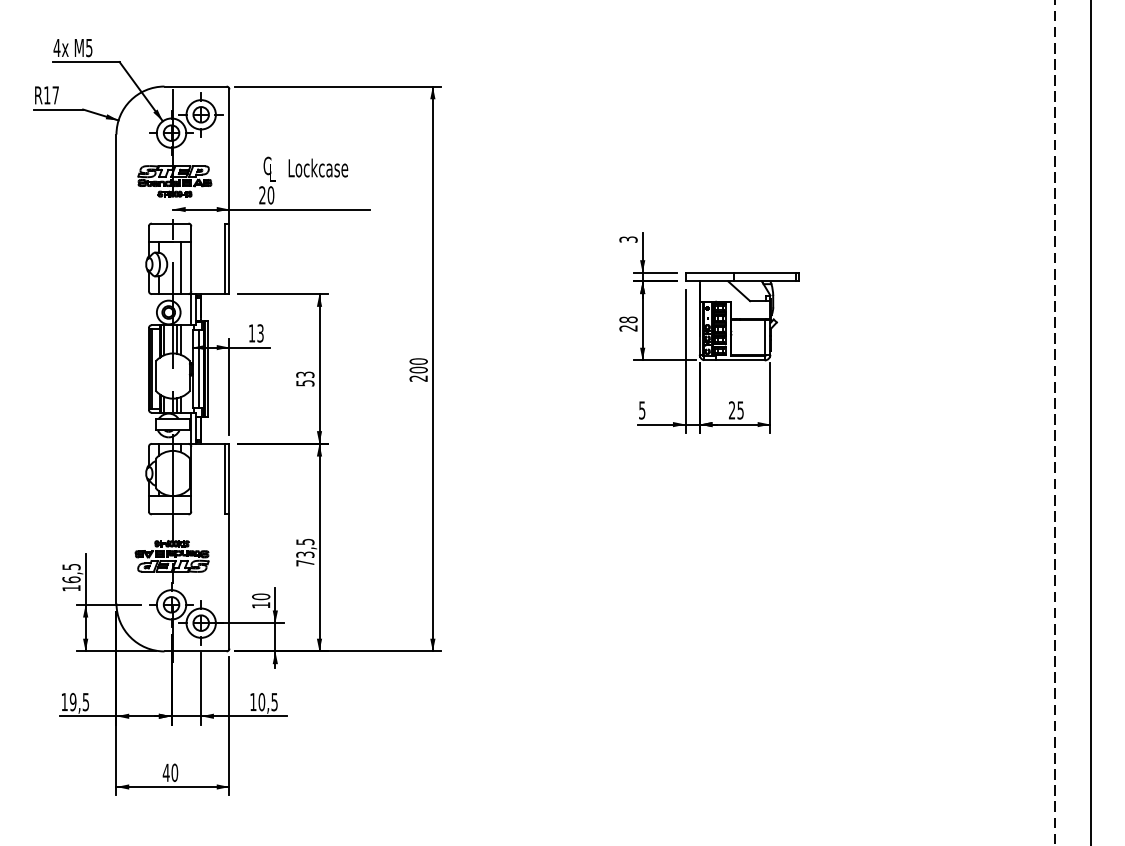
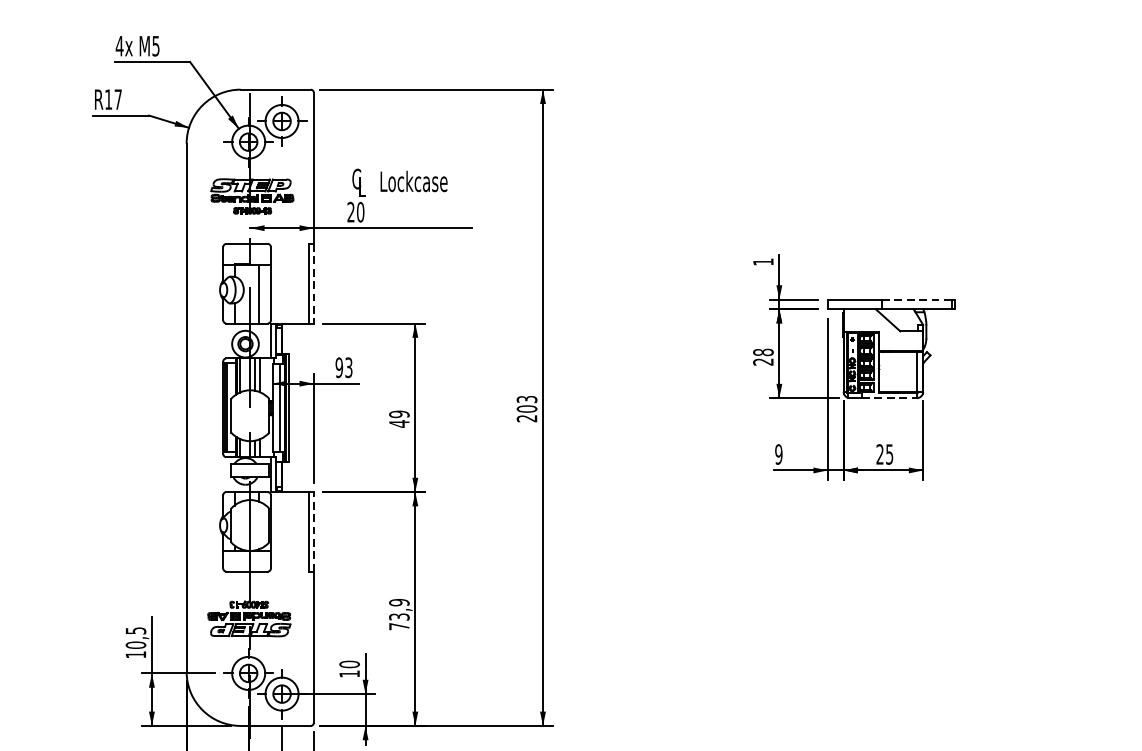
text: (628, 239) -> (763, 261), 3 -> 1
line: (229, 259) -> (313, 284), solid -> dashed
line: (764, 272) -> (916, 299), solid -> dashed
text: (251, 333) -> (338, 367), 13 -> 93
line: (740, 360) -> (889, 398), solid -> dashed
text: (418, 361) -> (526, 399), 200 -> 203
text: (305, 378) -> (399, 418), 53 -> 49
text: (642, 410) -> (779, 454), 5 -> 9
line: (229, 478) -> (313, 531), solid -> dashed
text: (305, 541) -> (399, 602), 73,5 -> 73,9
text: (71, 579) -> (135, 644), 16,5 -> 10,5

